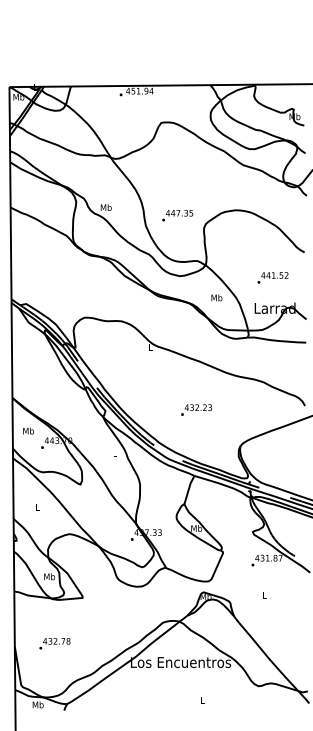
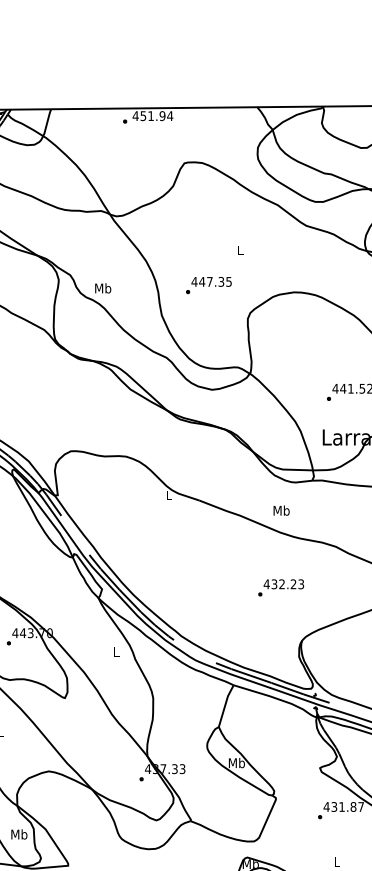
text: (177, 215) -> (208, 285), moved
text: (216, 297) -> (281, 510), moved
text: (196, 409) -> (281, 587), moved

